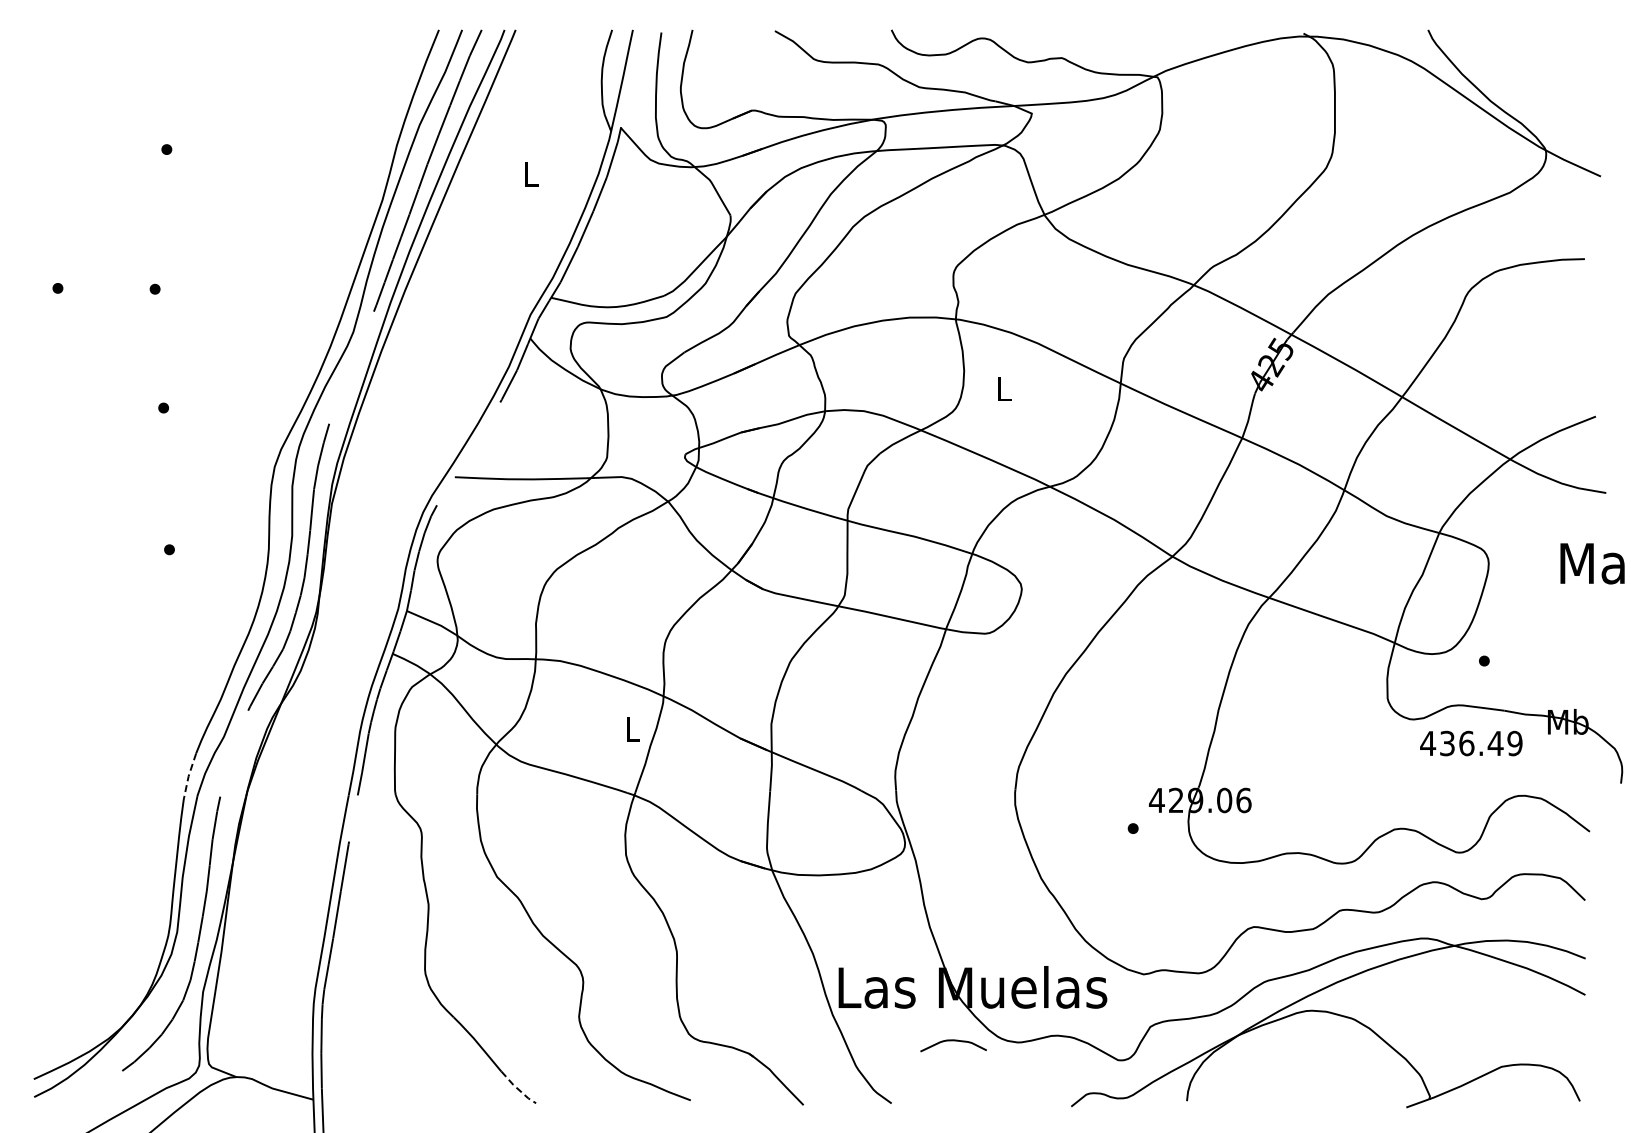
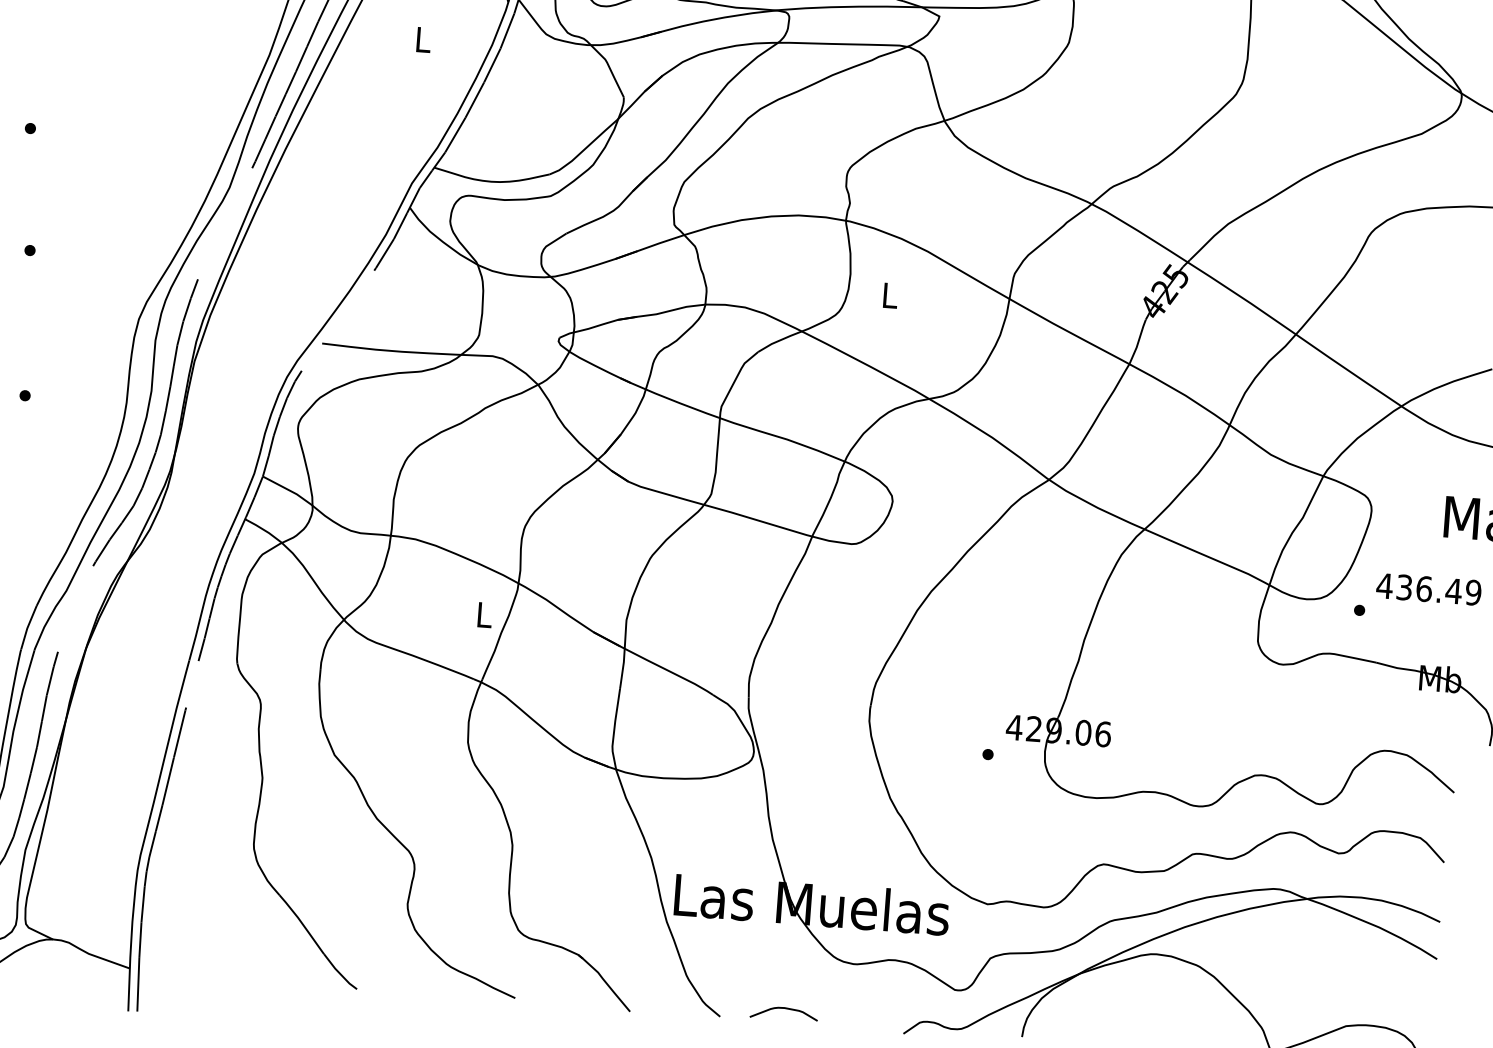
text: (1471, 743) -> (1429, 589), moved
line: (188, 776) -> (27, 628), dashed -> solid
curve: (953, 1041) -> (784, 1009), moved
line: (518, 1089) -> (340, 973), dashed -> solid

